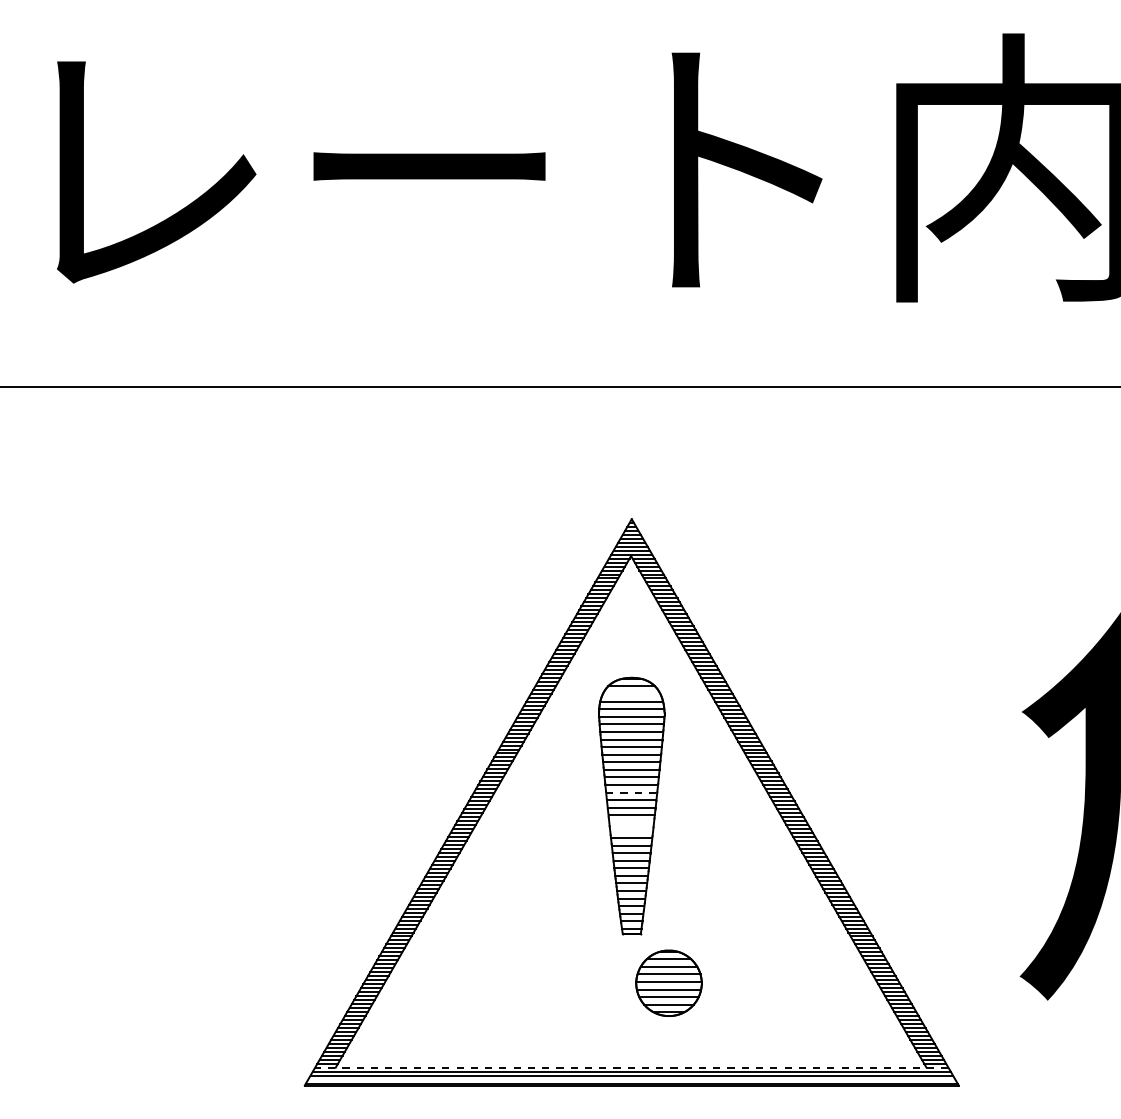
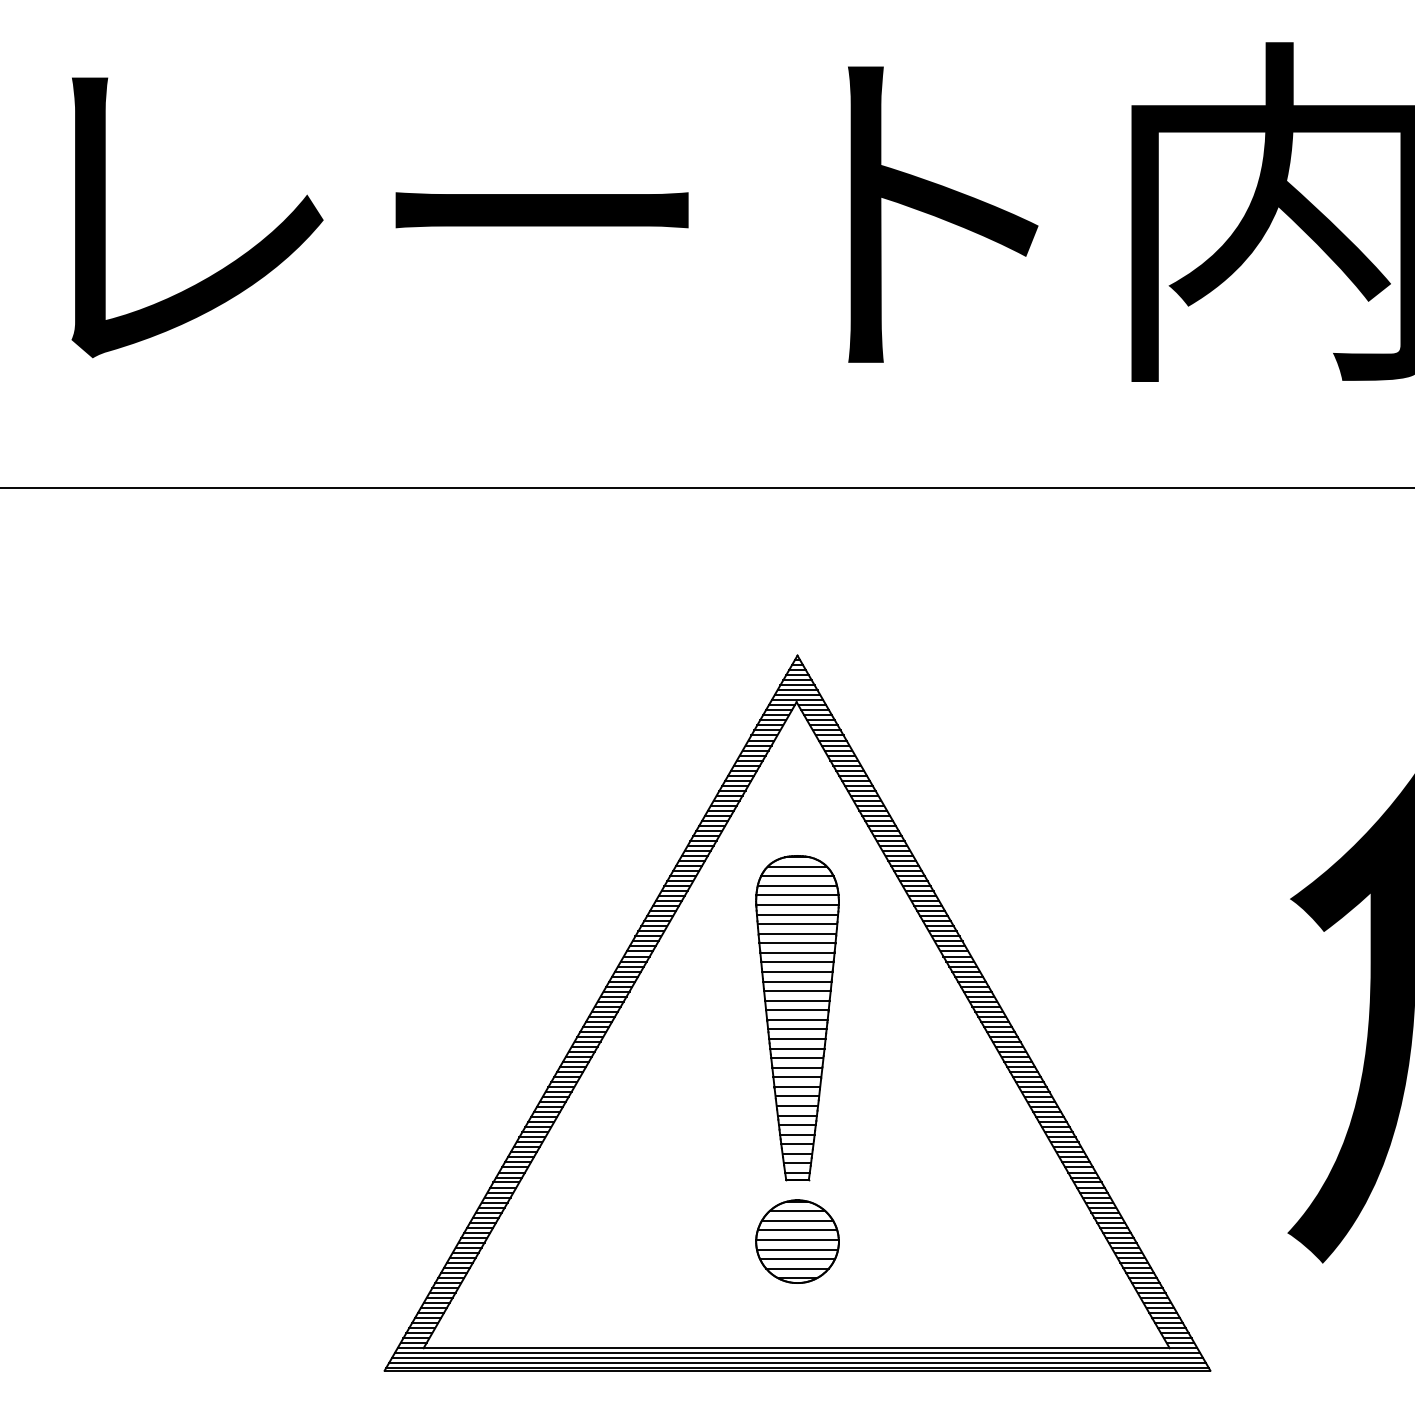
line: (631, 694) -> (797, 876), added
line: (631, 792) -> (797, 1000), dashed -> solid
line: (631, 823) -> (797, 1039), added
line: (631, 830) -> (797, 1048), added
part: (668, 983) -> (797, 1241), moved
line: (631, 1067) -> (797, 1348), dashed -> solid
line: (631, 1079) -> (797, 1363), added

